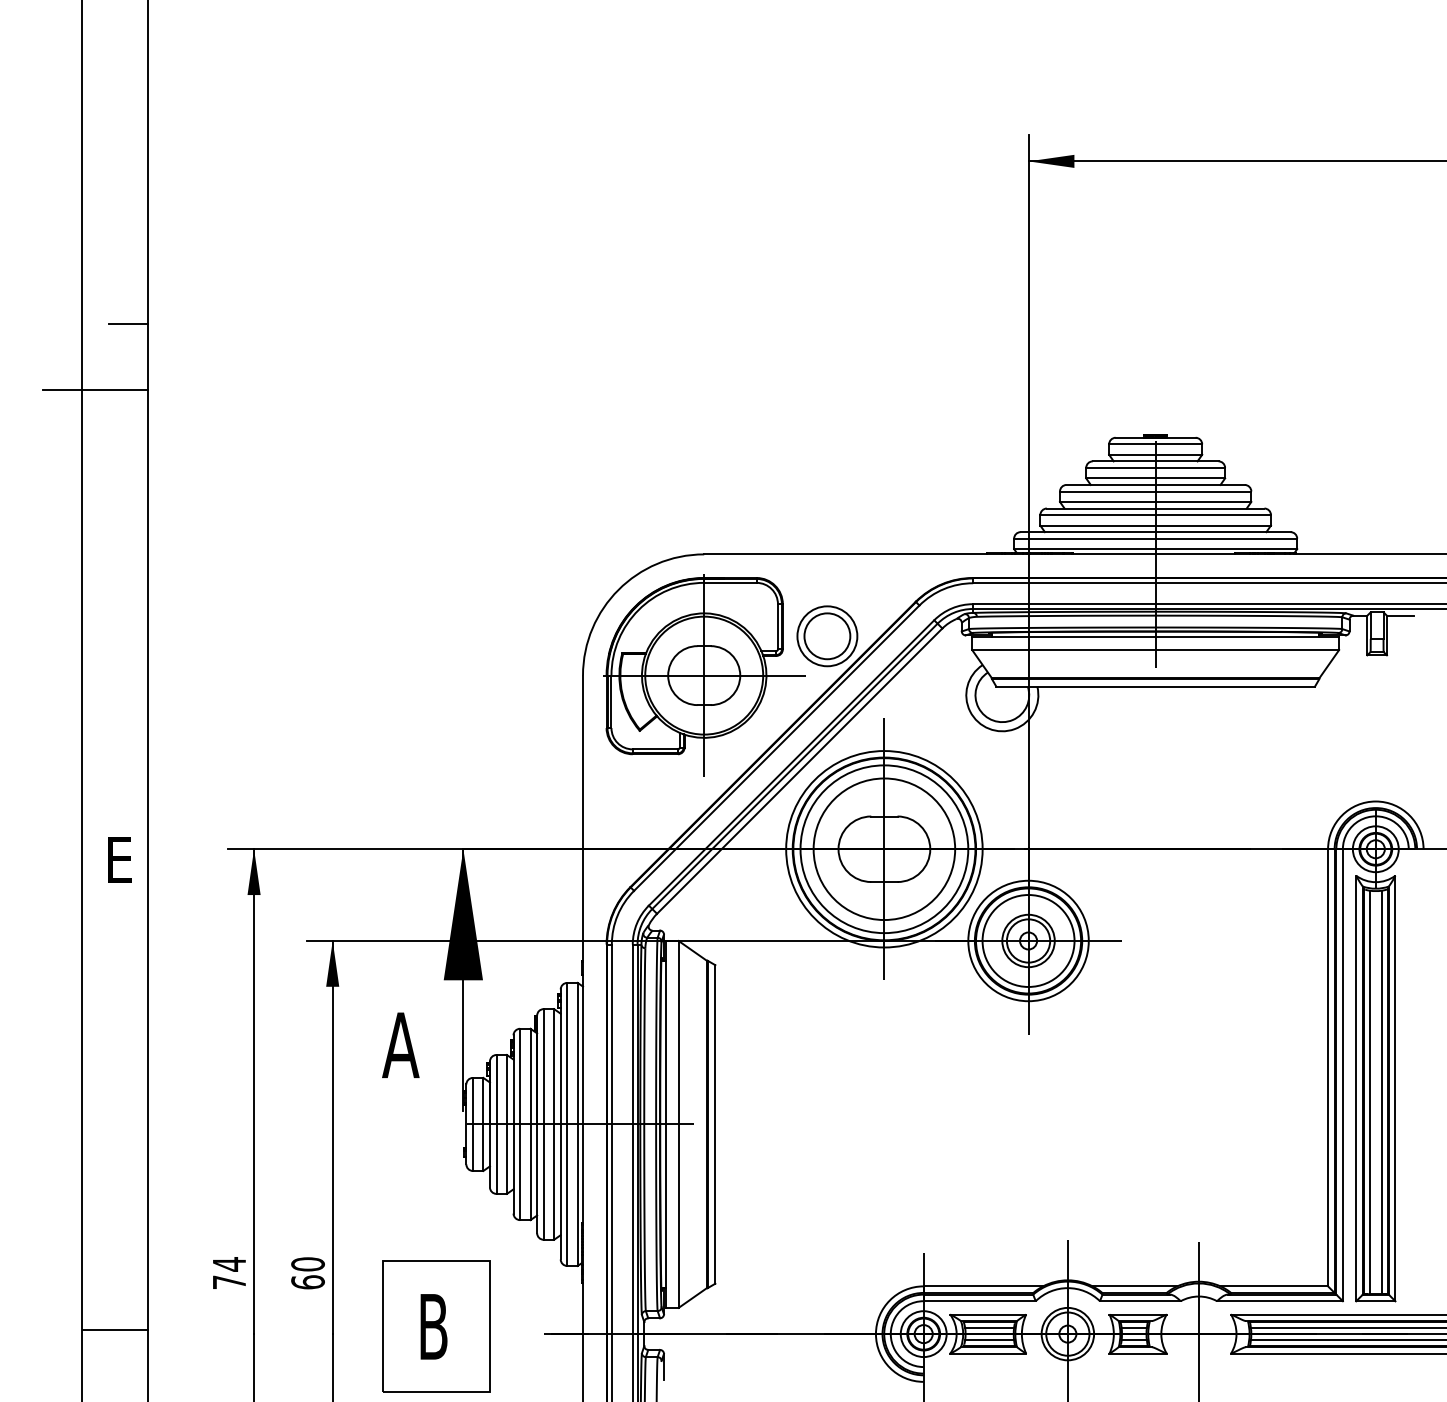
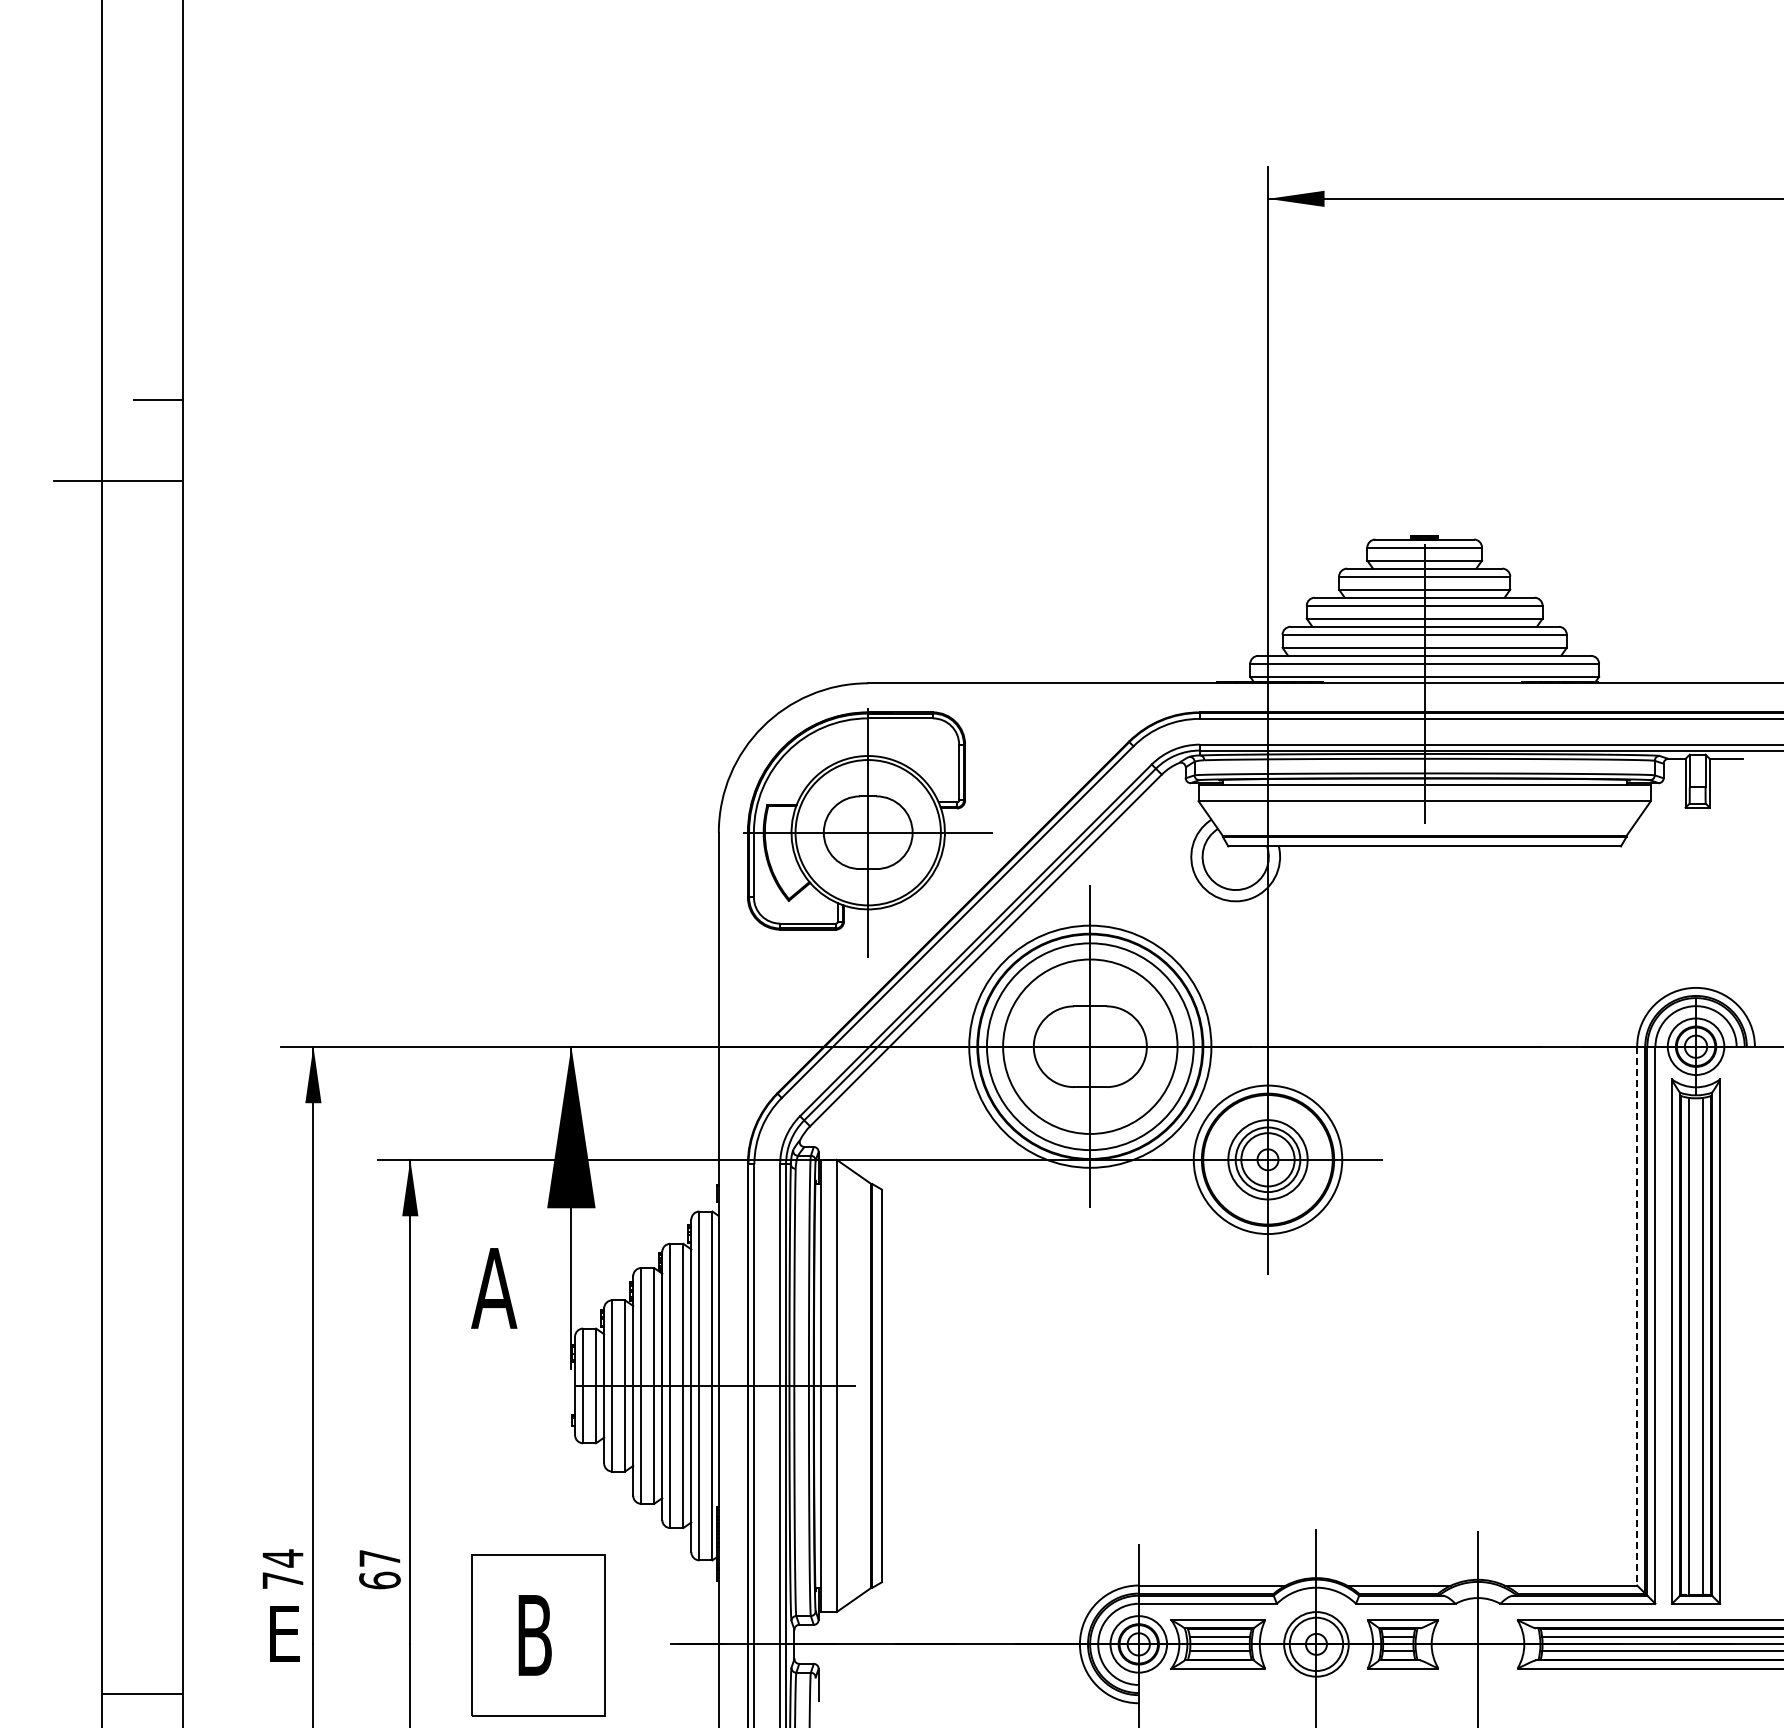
part: (826, 636) -> (1019, 784), removed
text: (119, 859) -> (284, 1633), moved
circle: (1028, 940) -> (1267, 1159), size x0.7
line: (1328, 1068) -> (1637, 1316), solid -> dashed
text: (307, 1264) -> (379, 1558), 60 -> 67
line: (114, 1330) -> (141, 1693), moved

